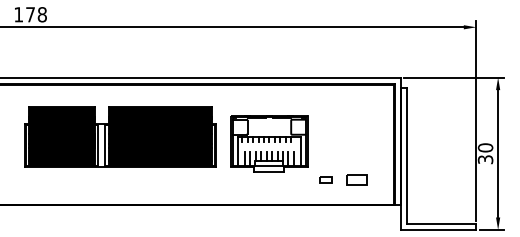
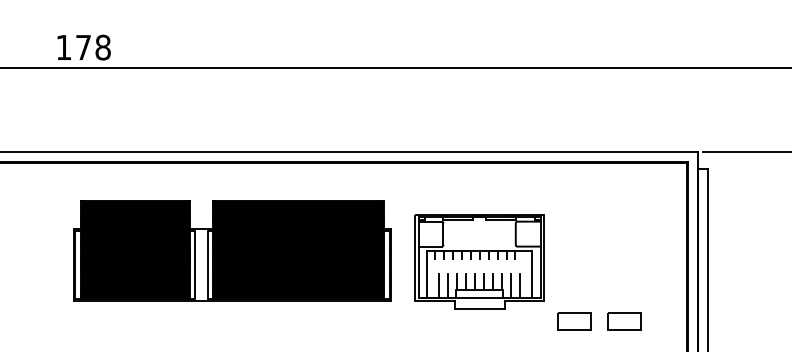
part: (325, 179) -> (572, 320), size x1.67

